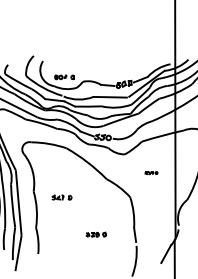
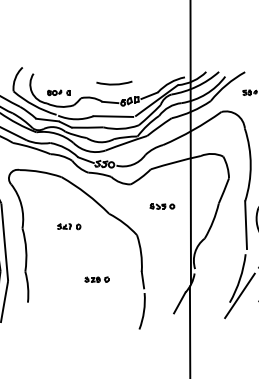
arc: (111, 69) -> (114, 83), added
part: (151, 173) -> (162, 206), size x1.67
part: (62, 197) -> (69, 226), moved

